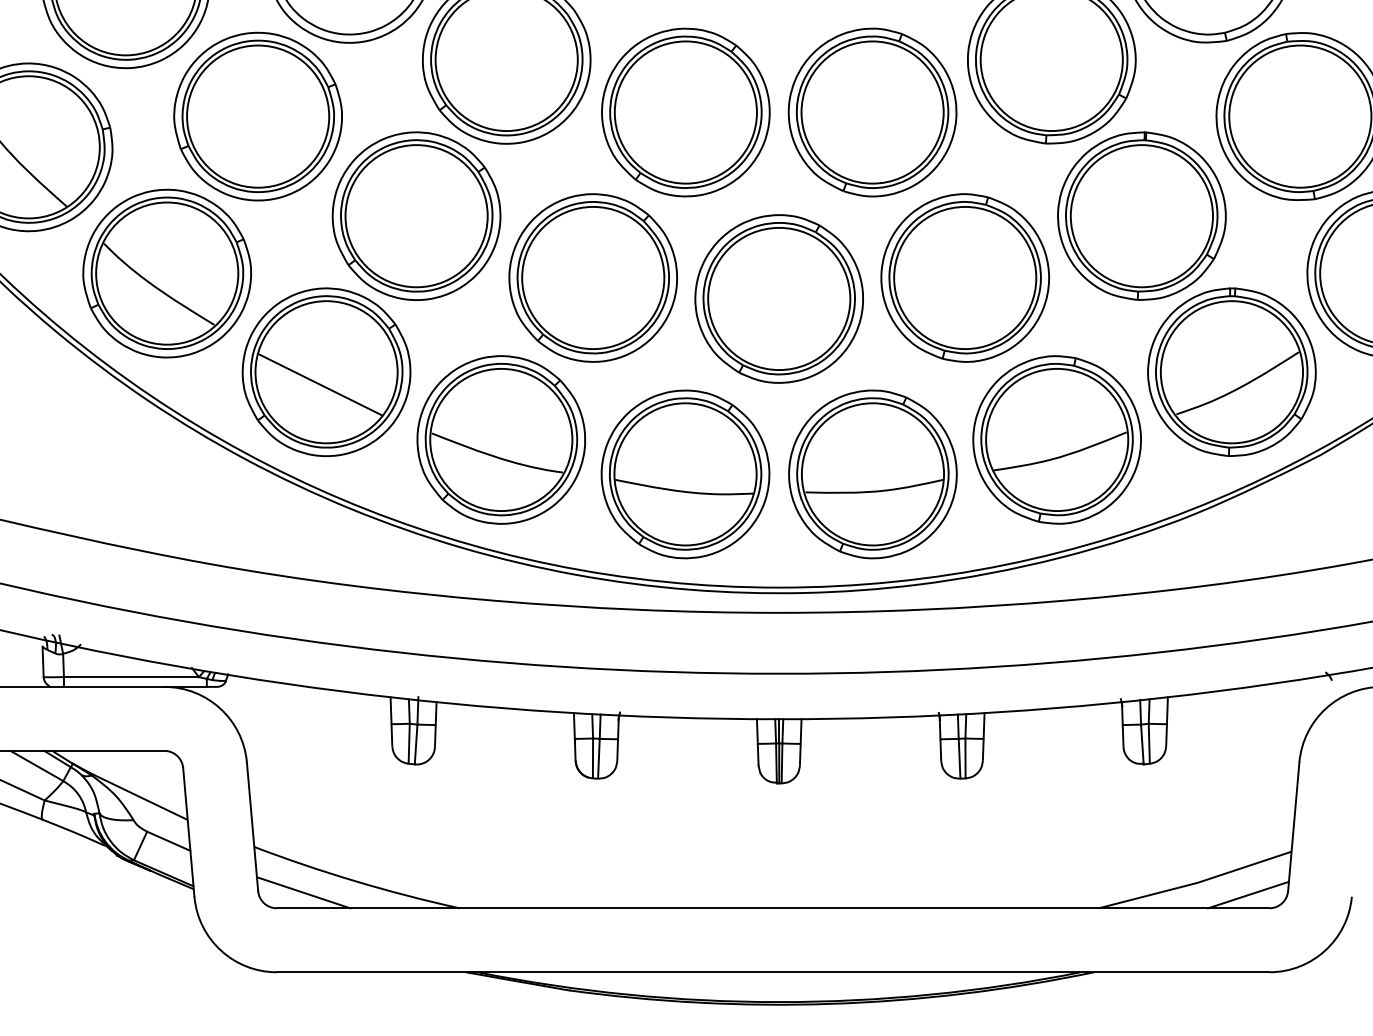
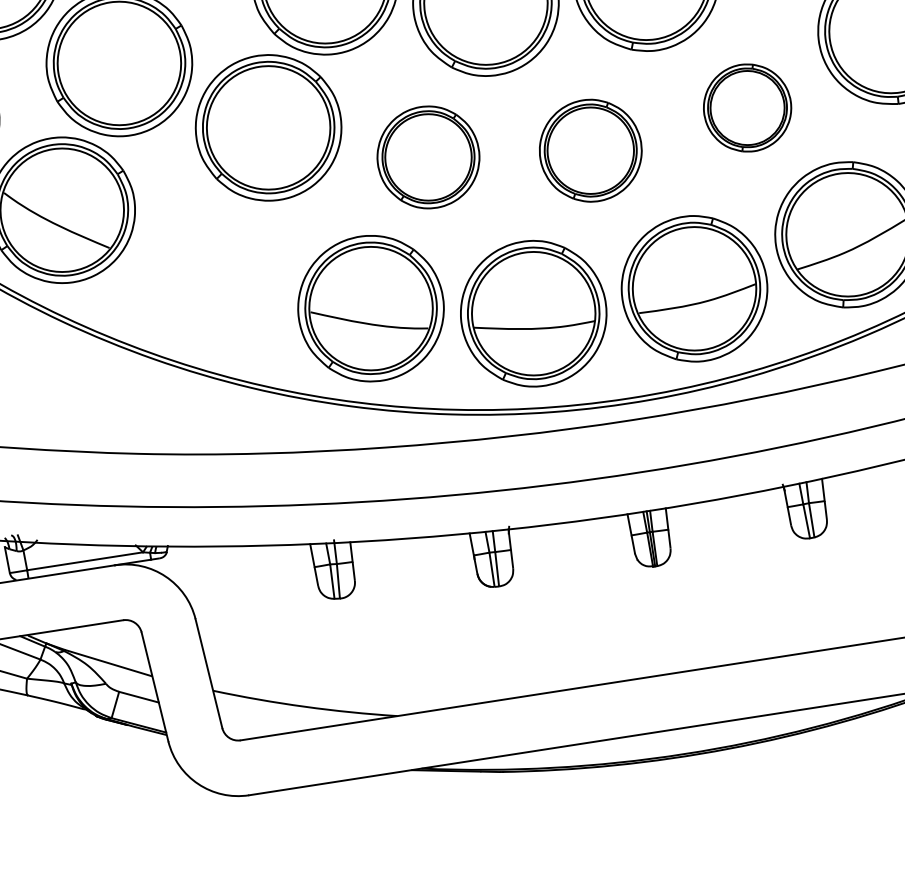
part: (593, 277) -> (428, 156), size x0.7
part: (964, 277) -> (746, 107), size x0.6
part: (778, 298) -> (590, 150), size x0.7
part: (326, 371) -> (211, 273), removed
line: (303, 892) -> (261, 723), removed

